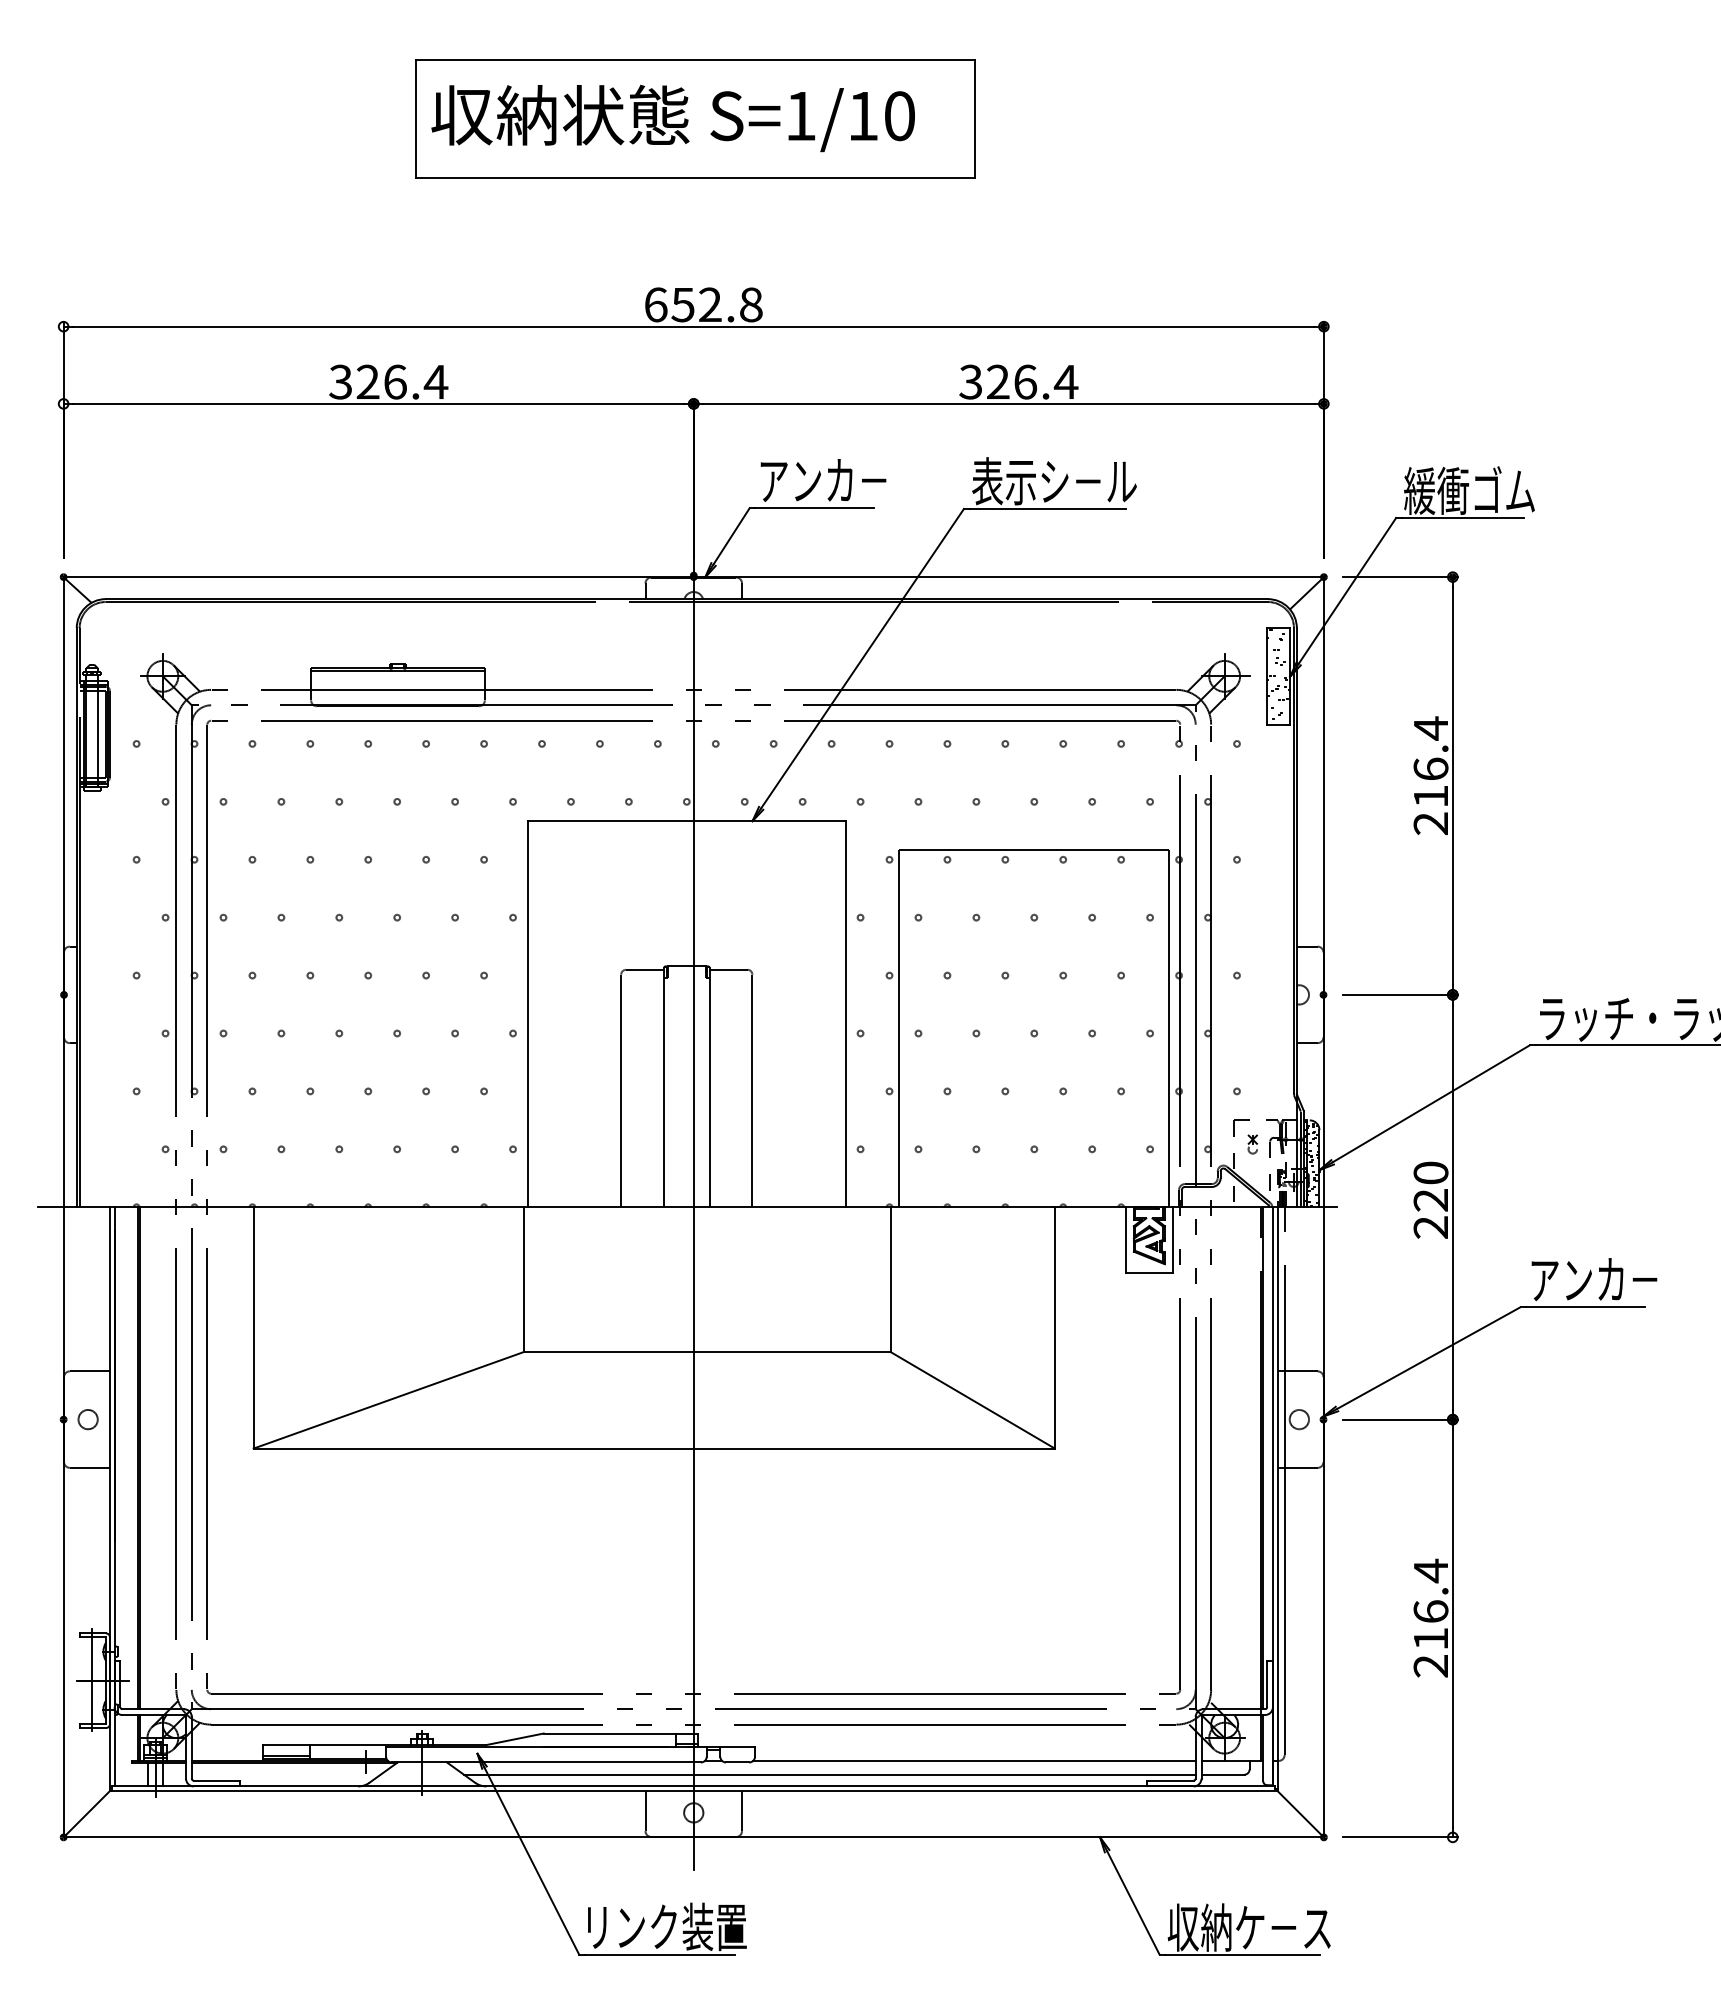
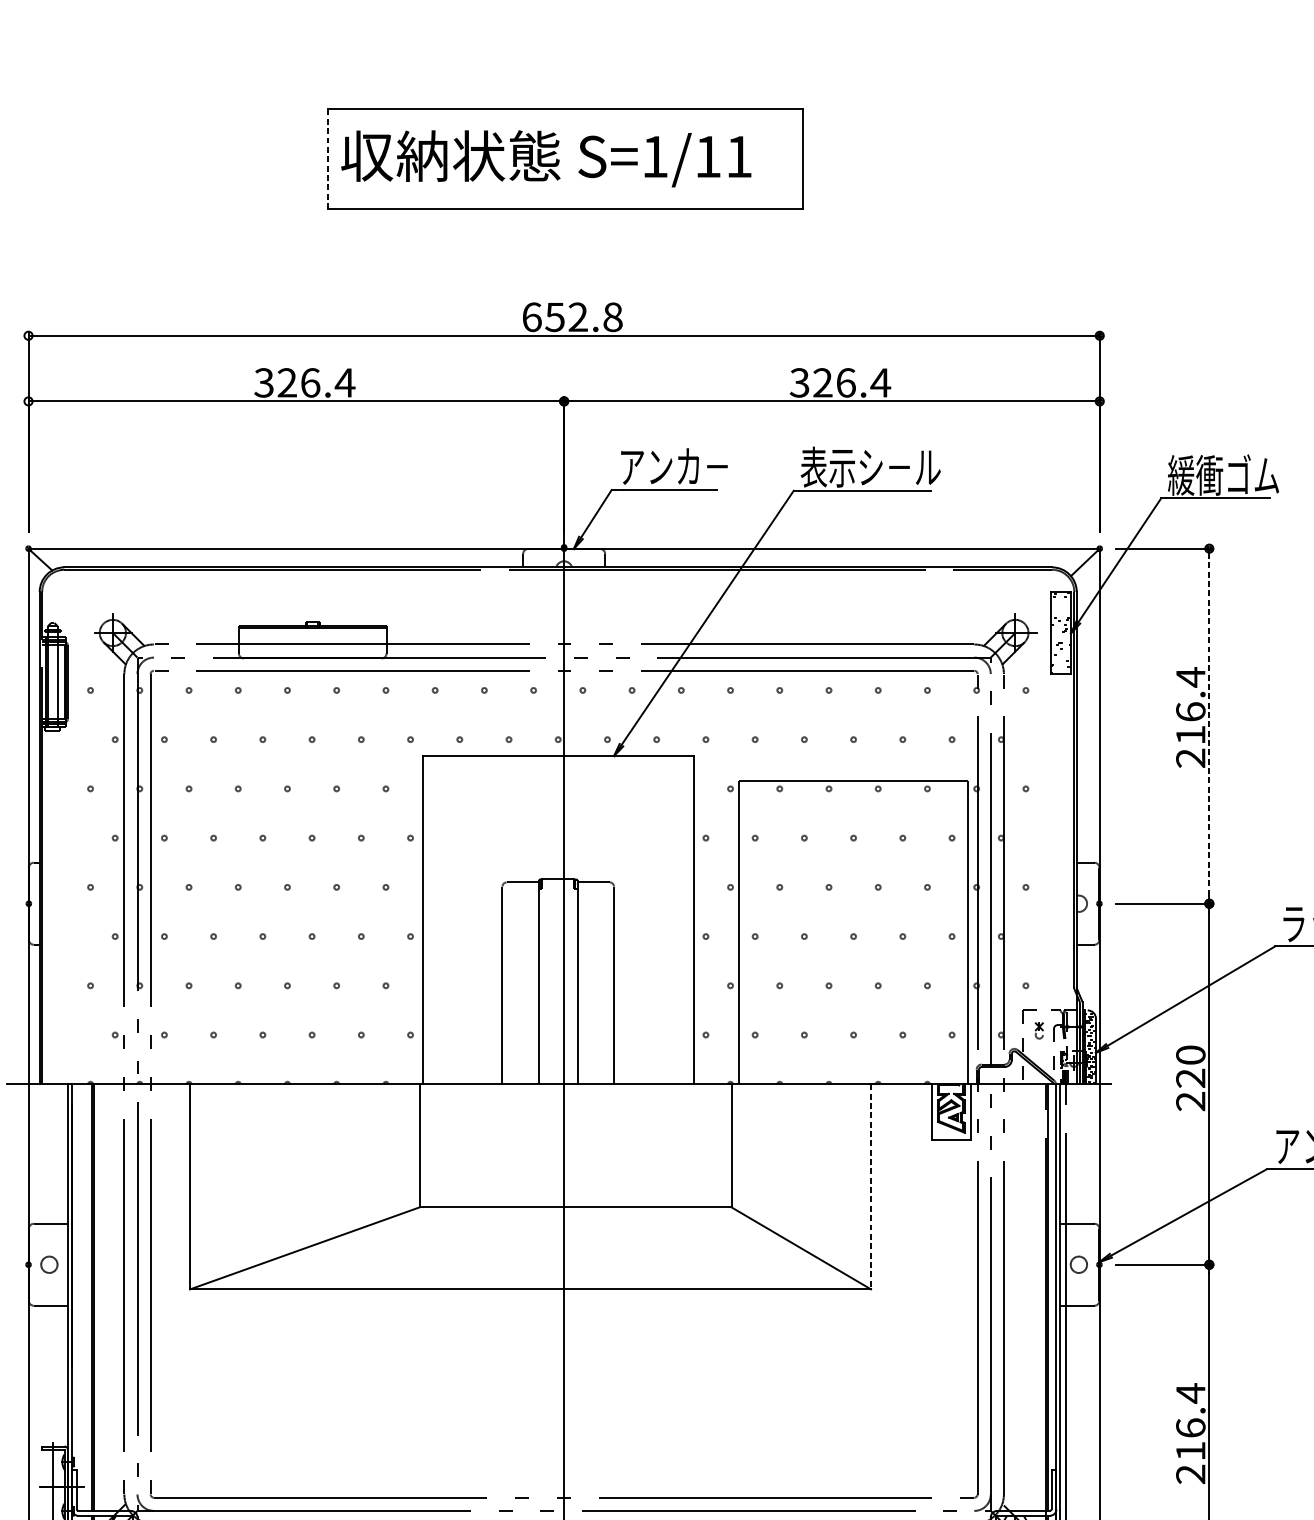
text: (899, 116) -> (739, 157), S=1/10 -> S=1/11
line: (415, 119) -> (327, 159), solid -> dashed
line: (1452, 785) -> (1209, 725), solid -> dashed
line: (1054, 1327) -> (870, 1186), solid -> dashed

